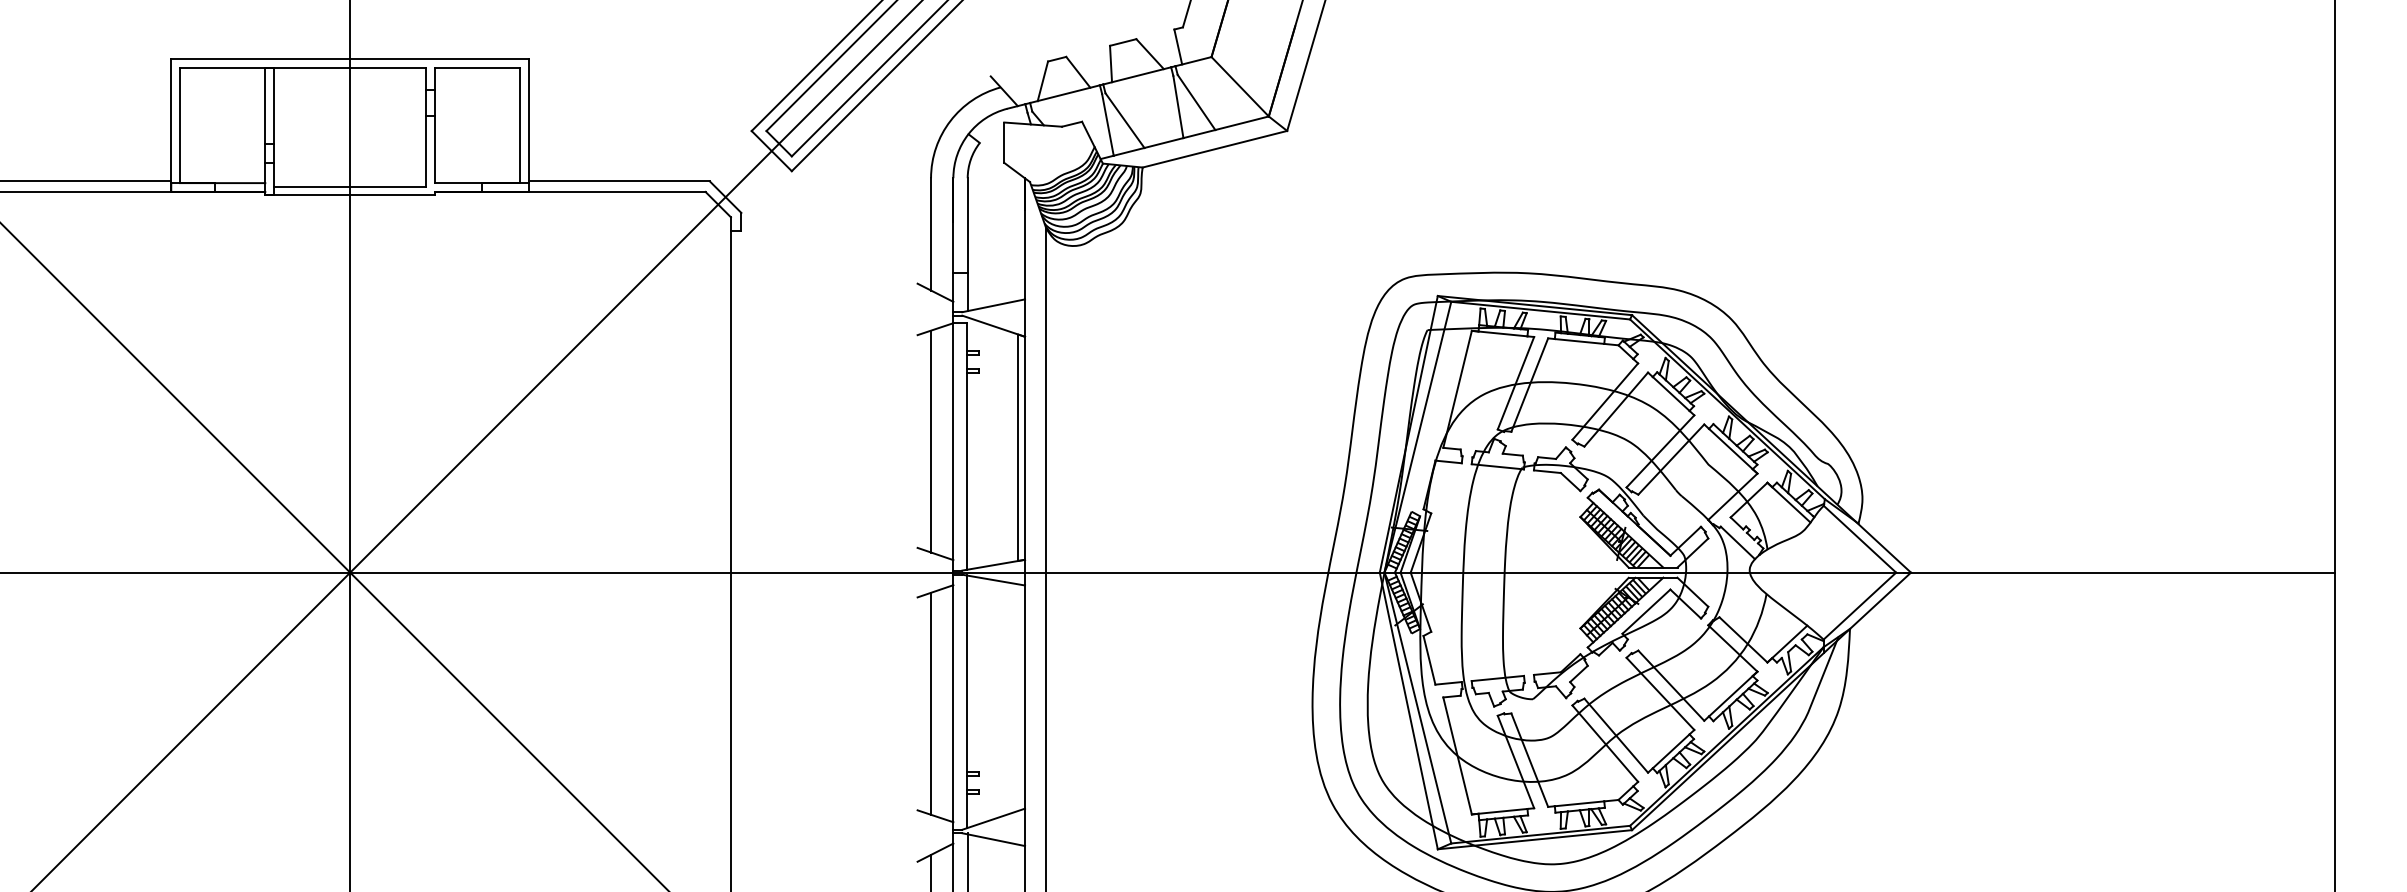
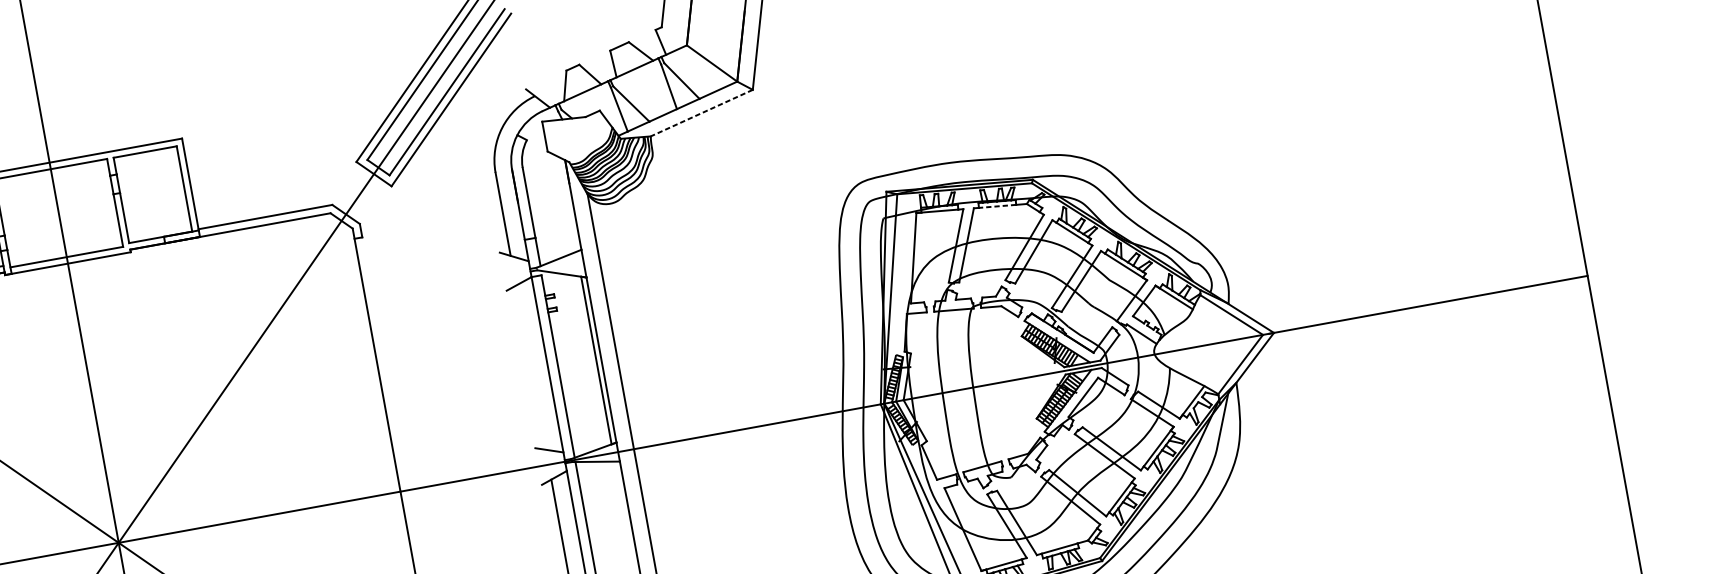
line: (1214, 149) -> (701, 113), solid -> dashed
line: (1579, 341) -> (997, 206), solid -> dashed
line: (931, 441) -> (531, 367), removed

